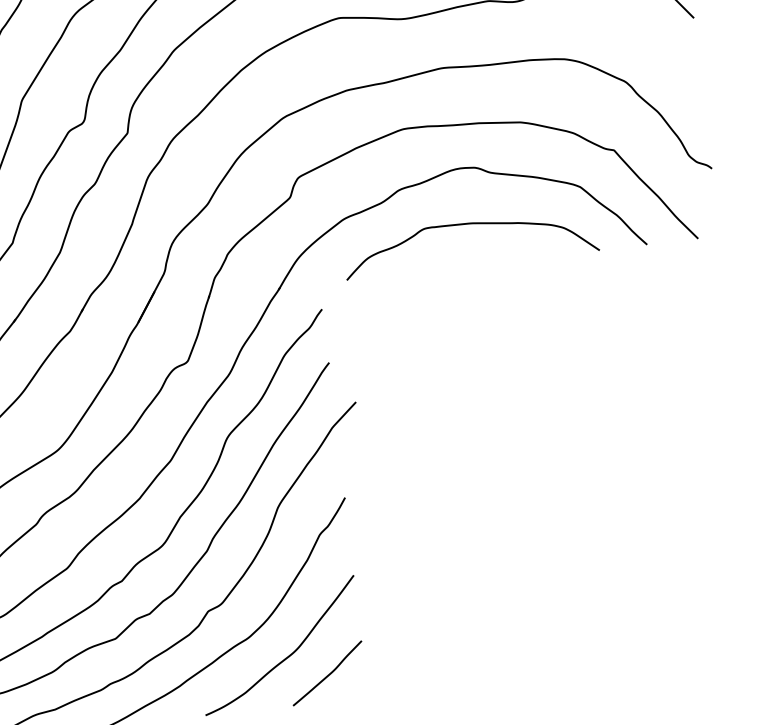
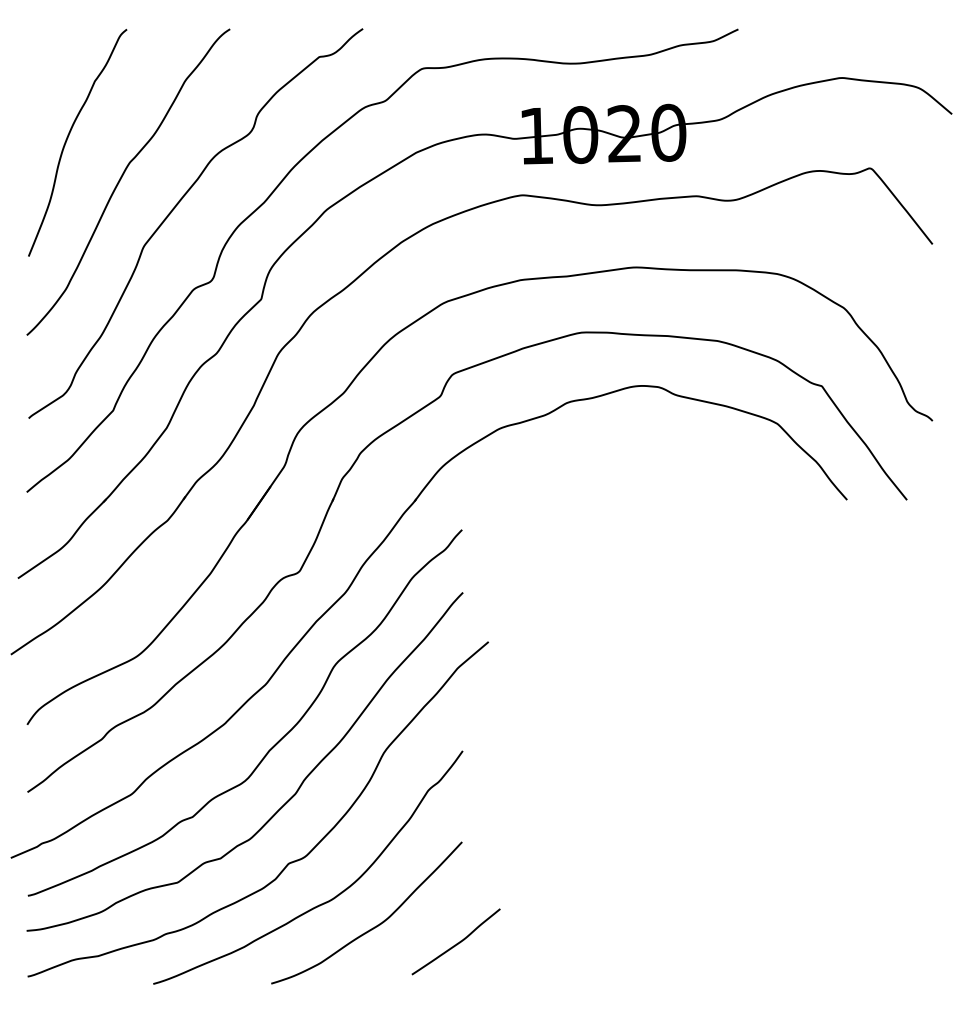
curve: (473, 224) -> (648, 452), removed
curve: (328, 673) -> (457, 942), moved

